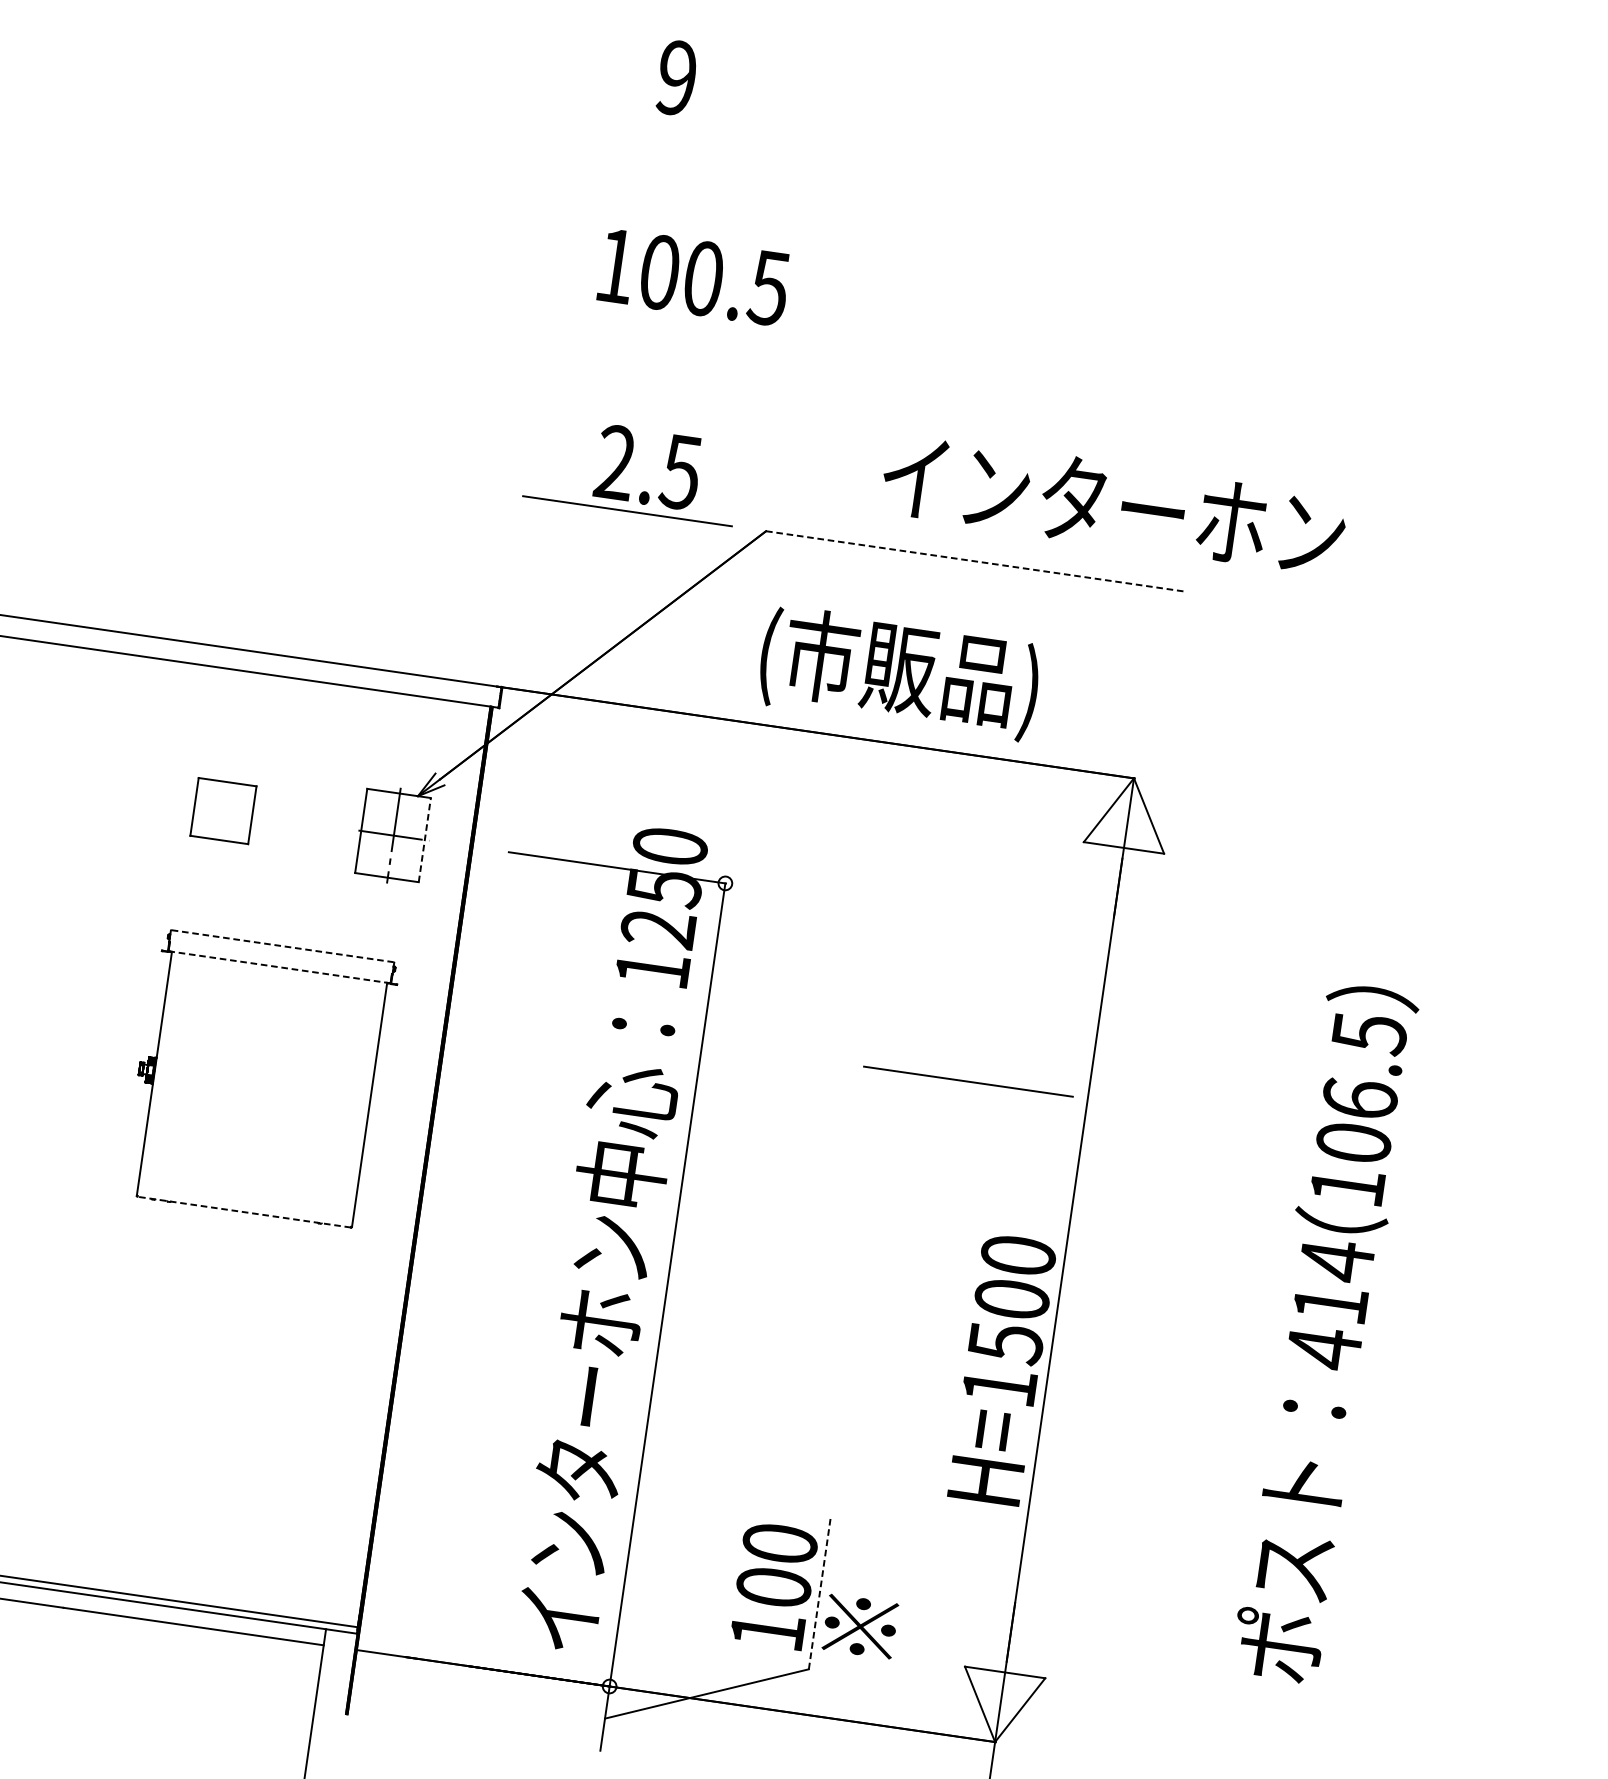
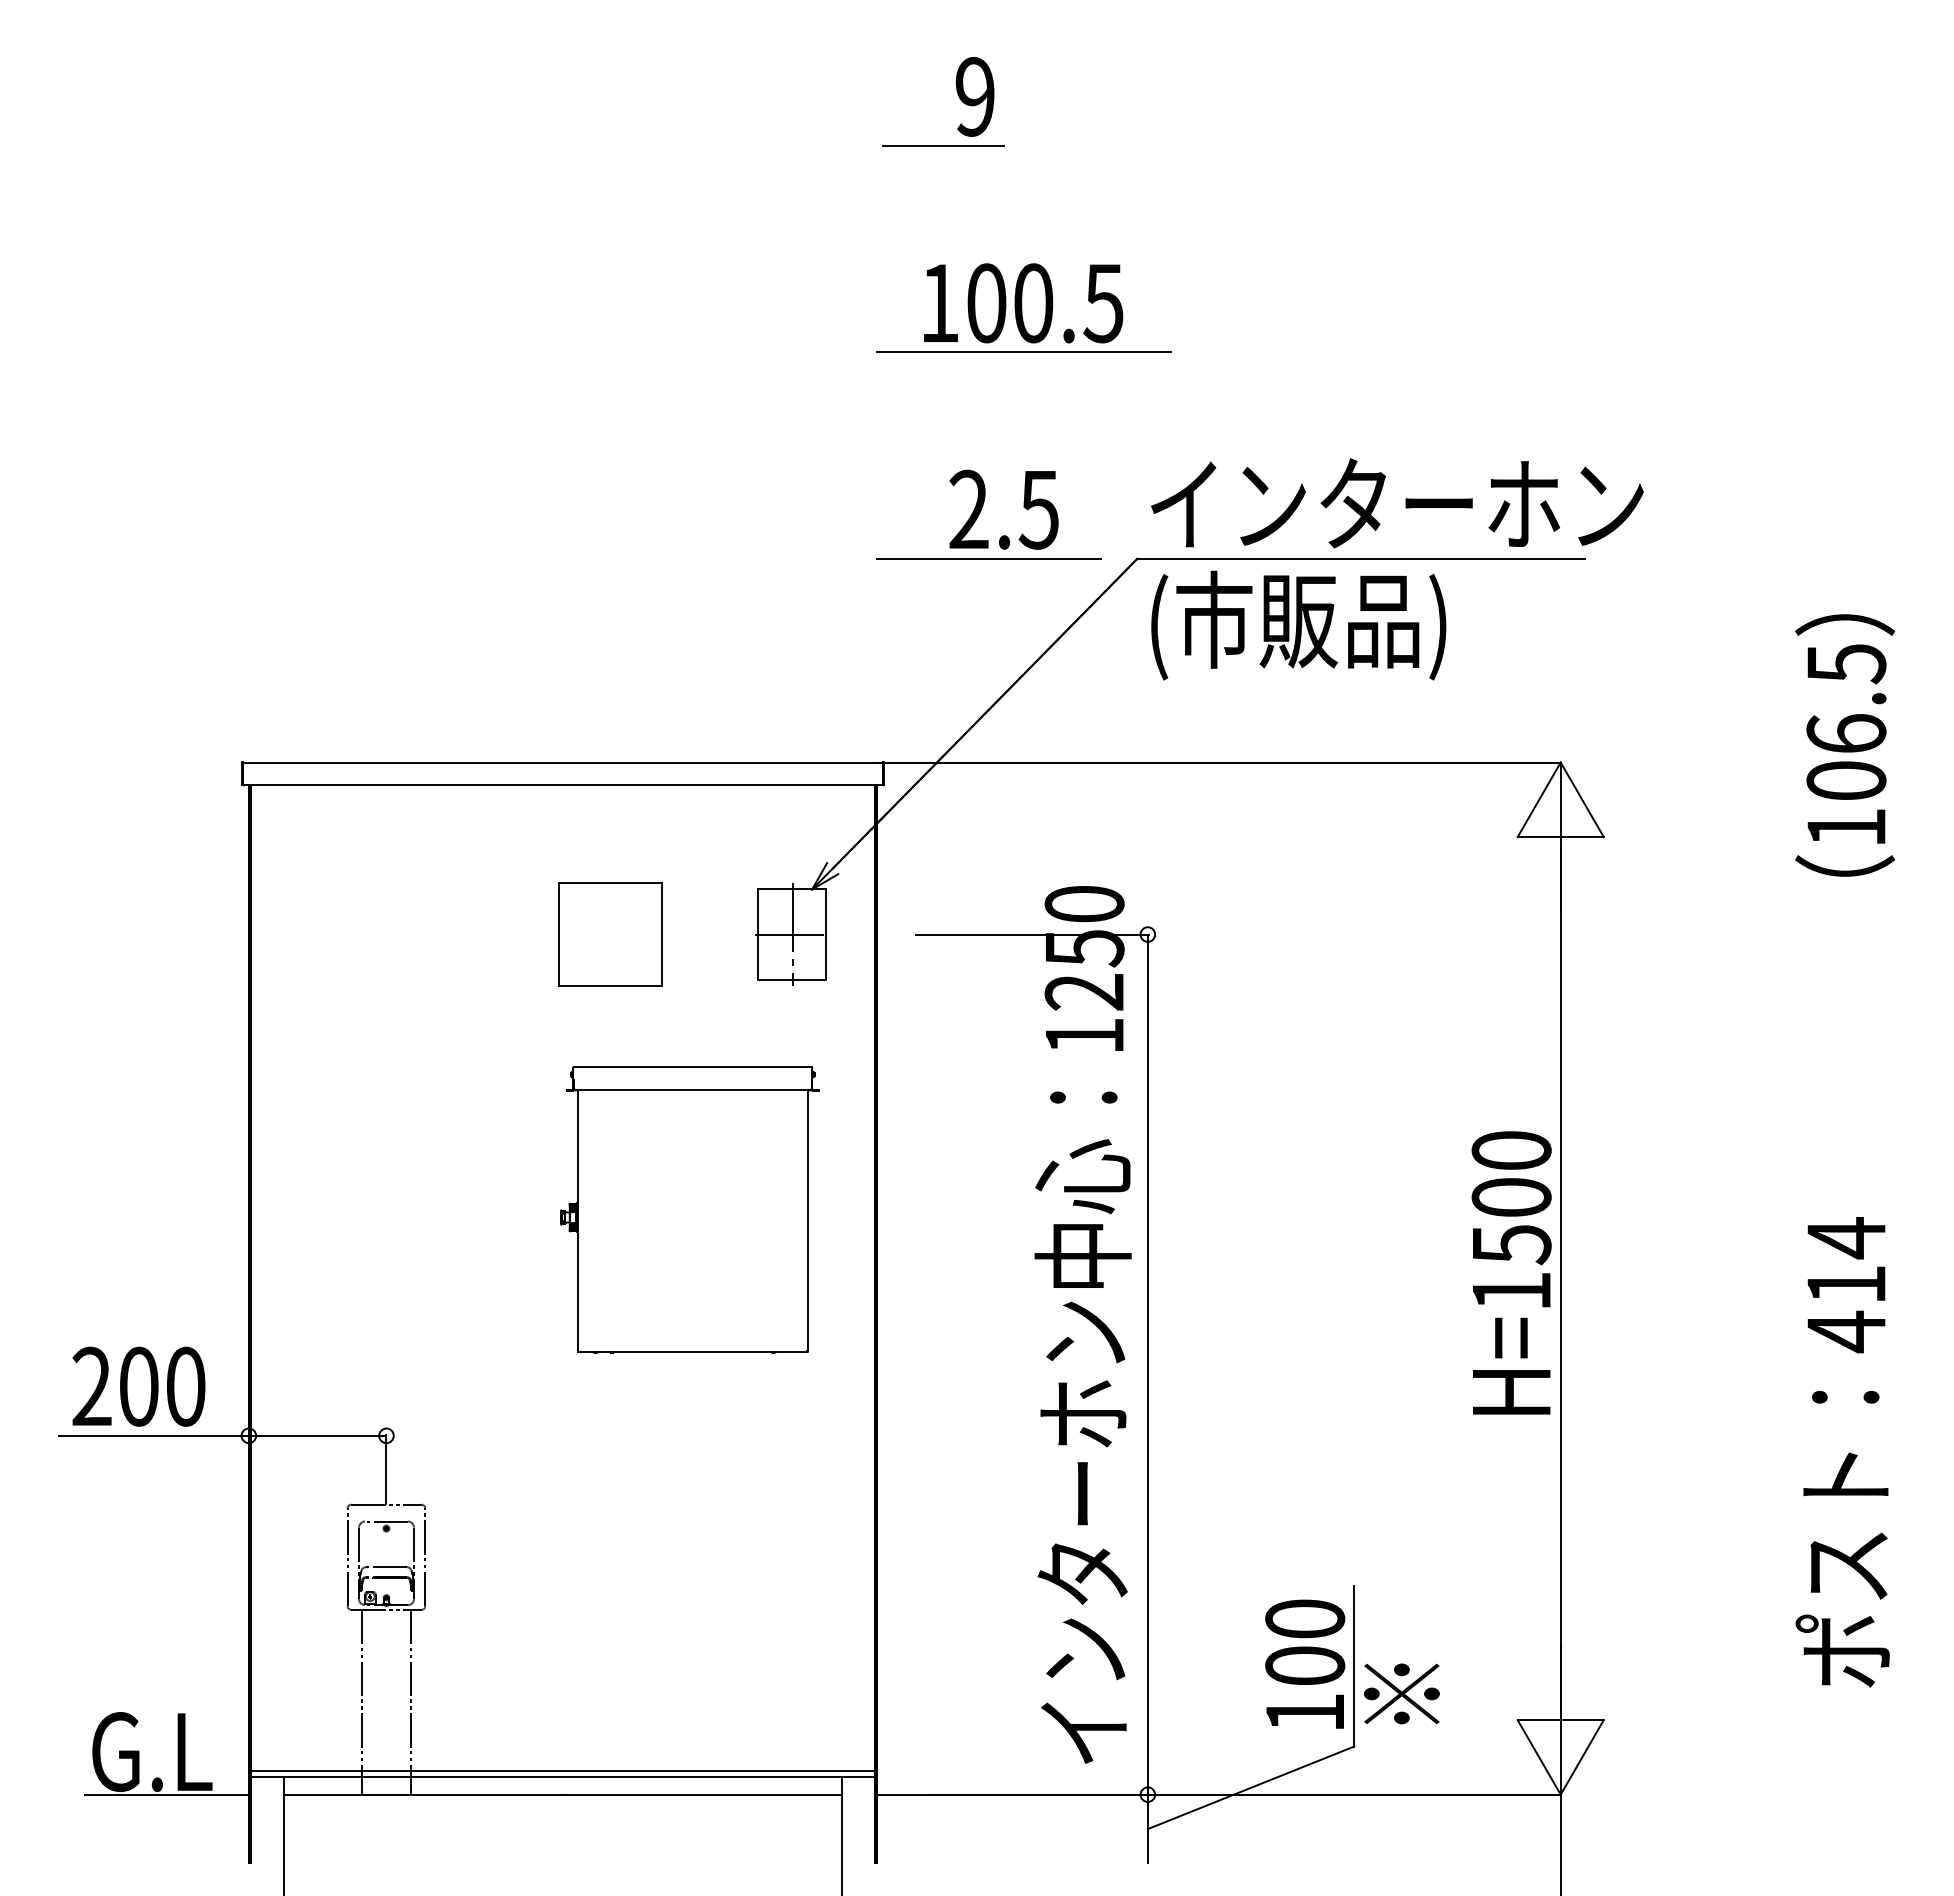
line: (640, 119) -> (943, 145), added
line: (687, 323) -> (1023, 352), added
text: (1114, 504) -> (1397, 503), moved
line: (975, 561) -> (1361, 558), dashed -> solid
text: (899, 673) -> (1298, 625), moved
part: (223, 811) -> (610, 934), size x1.67
line: (424, 840) -> (825, 934), dashed -> solid
line: (282, 946) -> (692, 1067), dashed -> solid
line: (279, 966) -> (692, 1089), dashed -> solid
line: (968, 1081) -> (1432, 1105), removed
text: (1357, 1109) -> (1845, 745), moved
line: (243, 1212) -> (692, 1352), dashed -> solid
text: (1001, 1369) -> (1511, 1272), moved
line: (819, 1594) -> (1354, 1666), dashed -> solid

